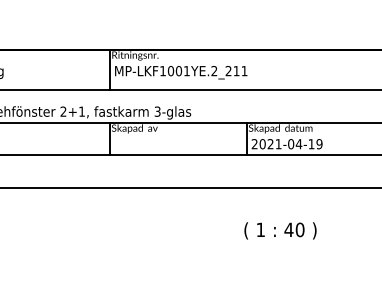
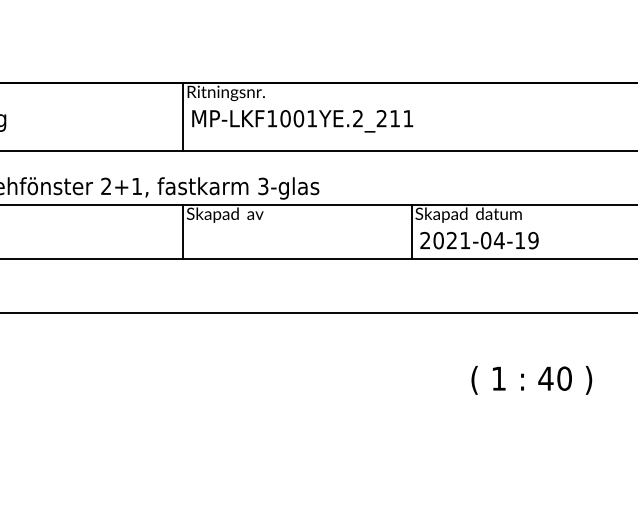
text: (280, 230) -> (531, 379), moved

